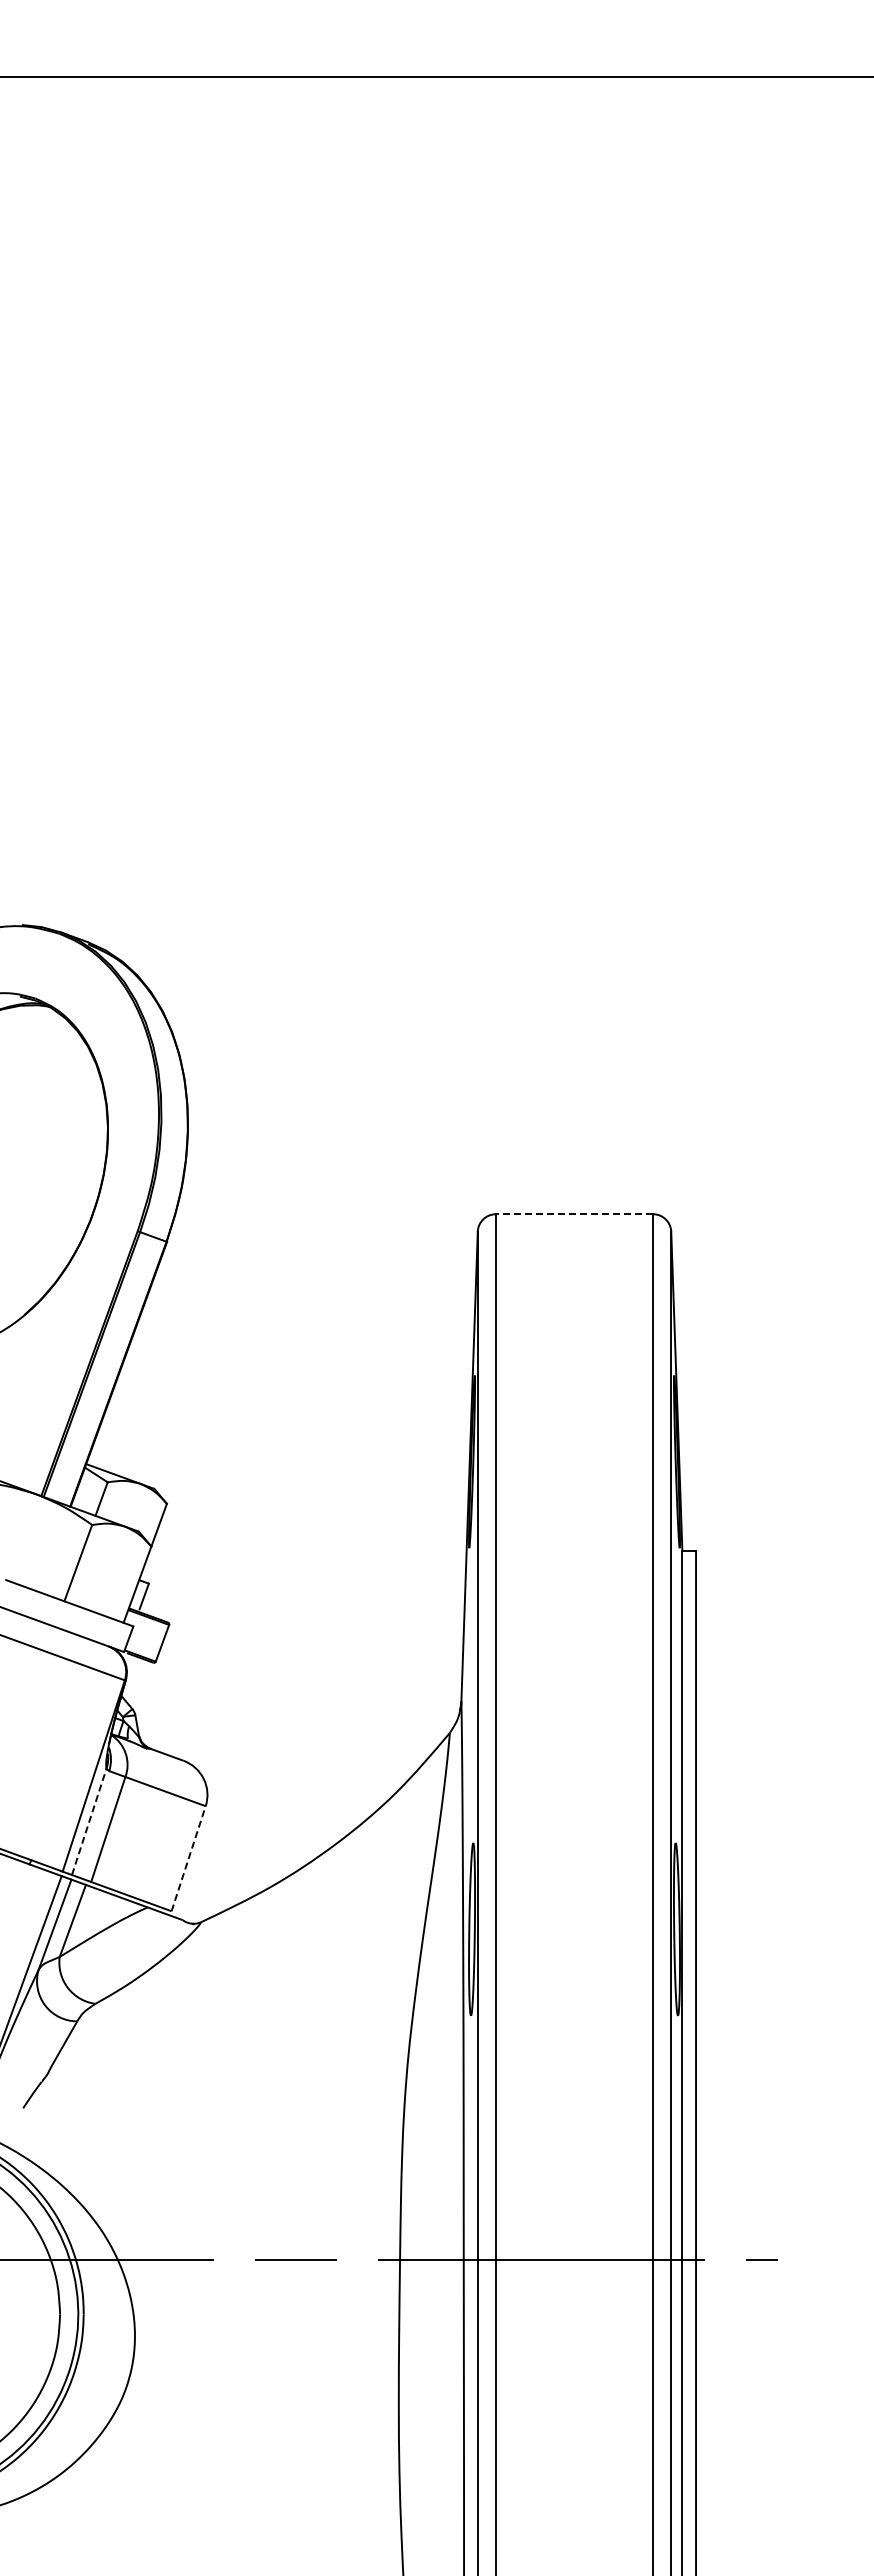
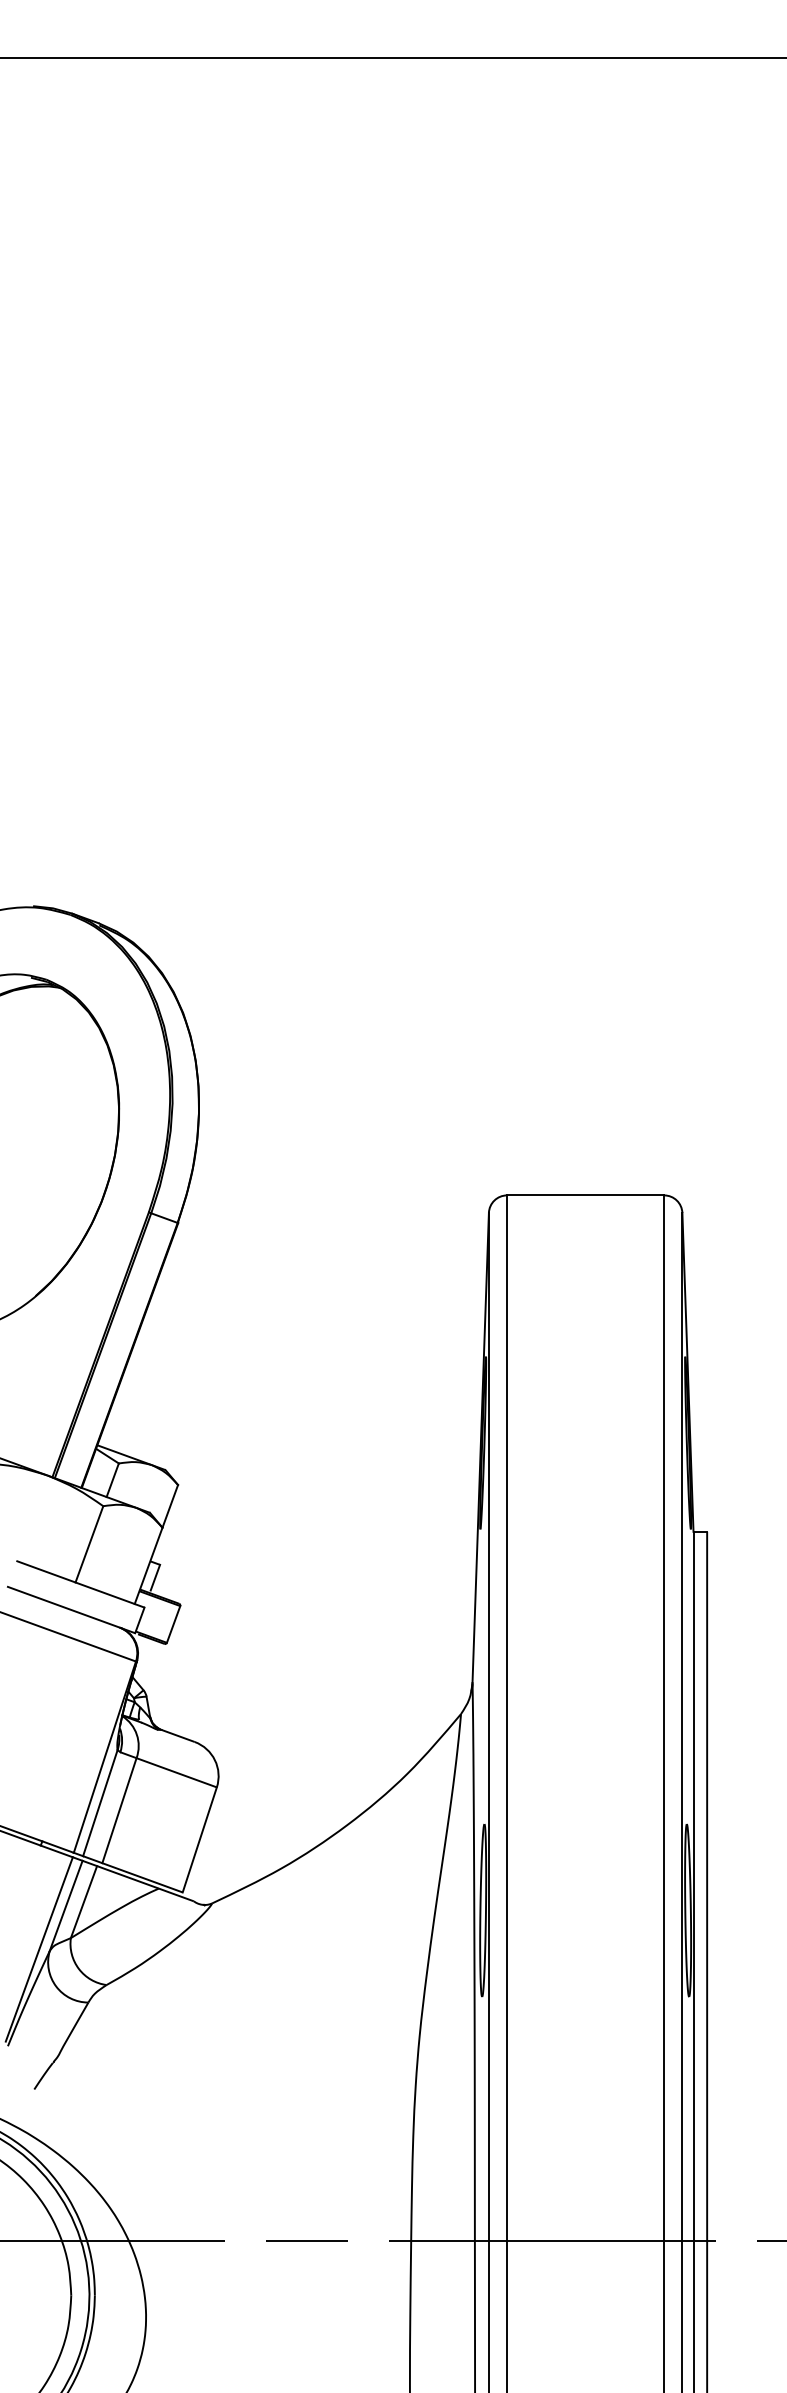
line: (574, 1214) -> (585, 1195), dashed -> solid
line: (89, 1821) -> (100, 1802), dashed -> solid
line: (188, 1858) -> (199, 1839), dashed -> solid

